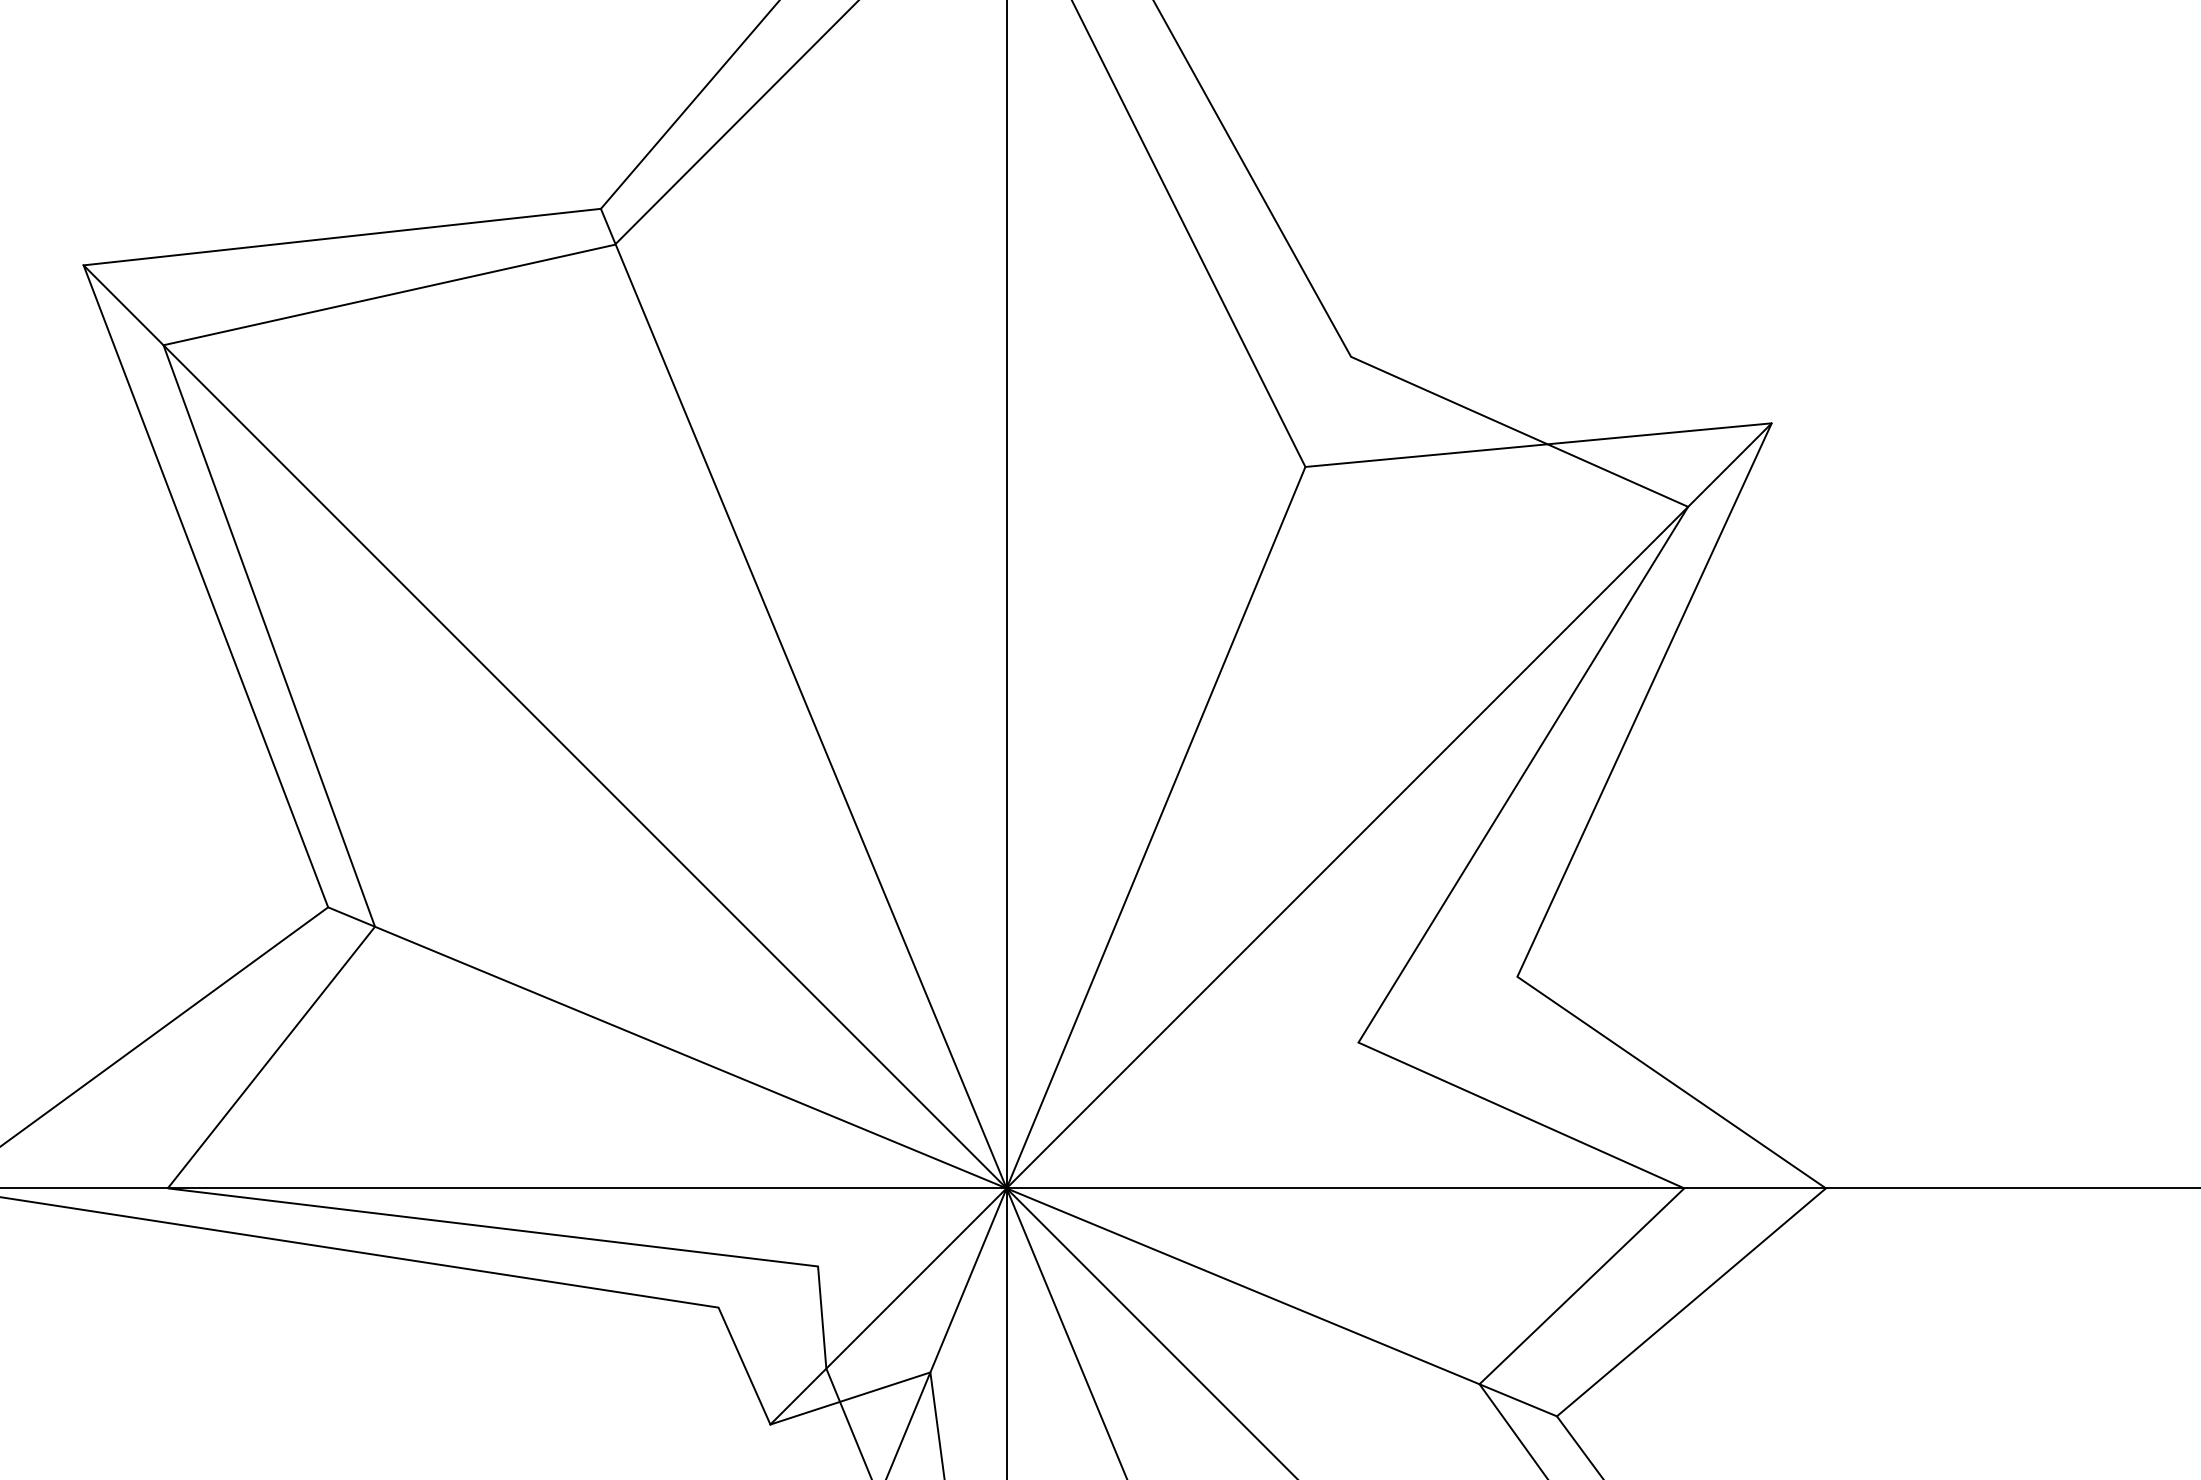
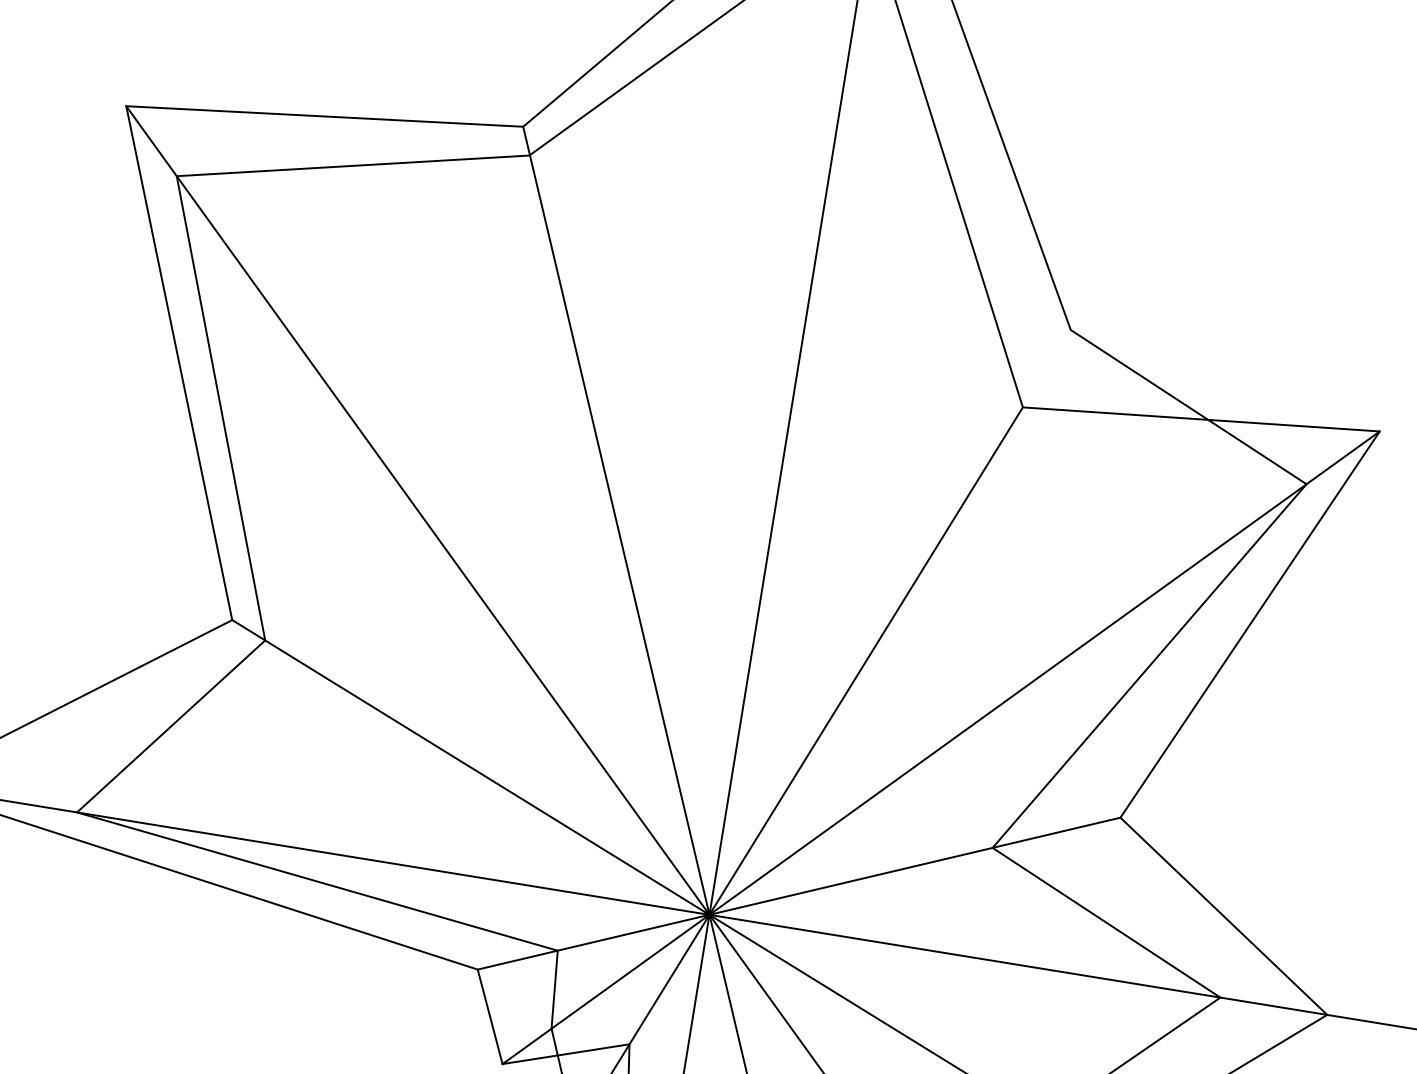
line: (1117, 1141) -> (798, 893), added

